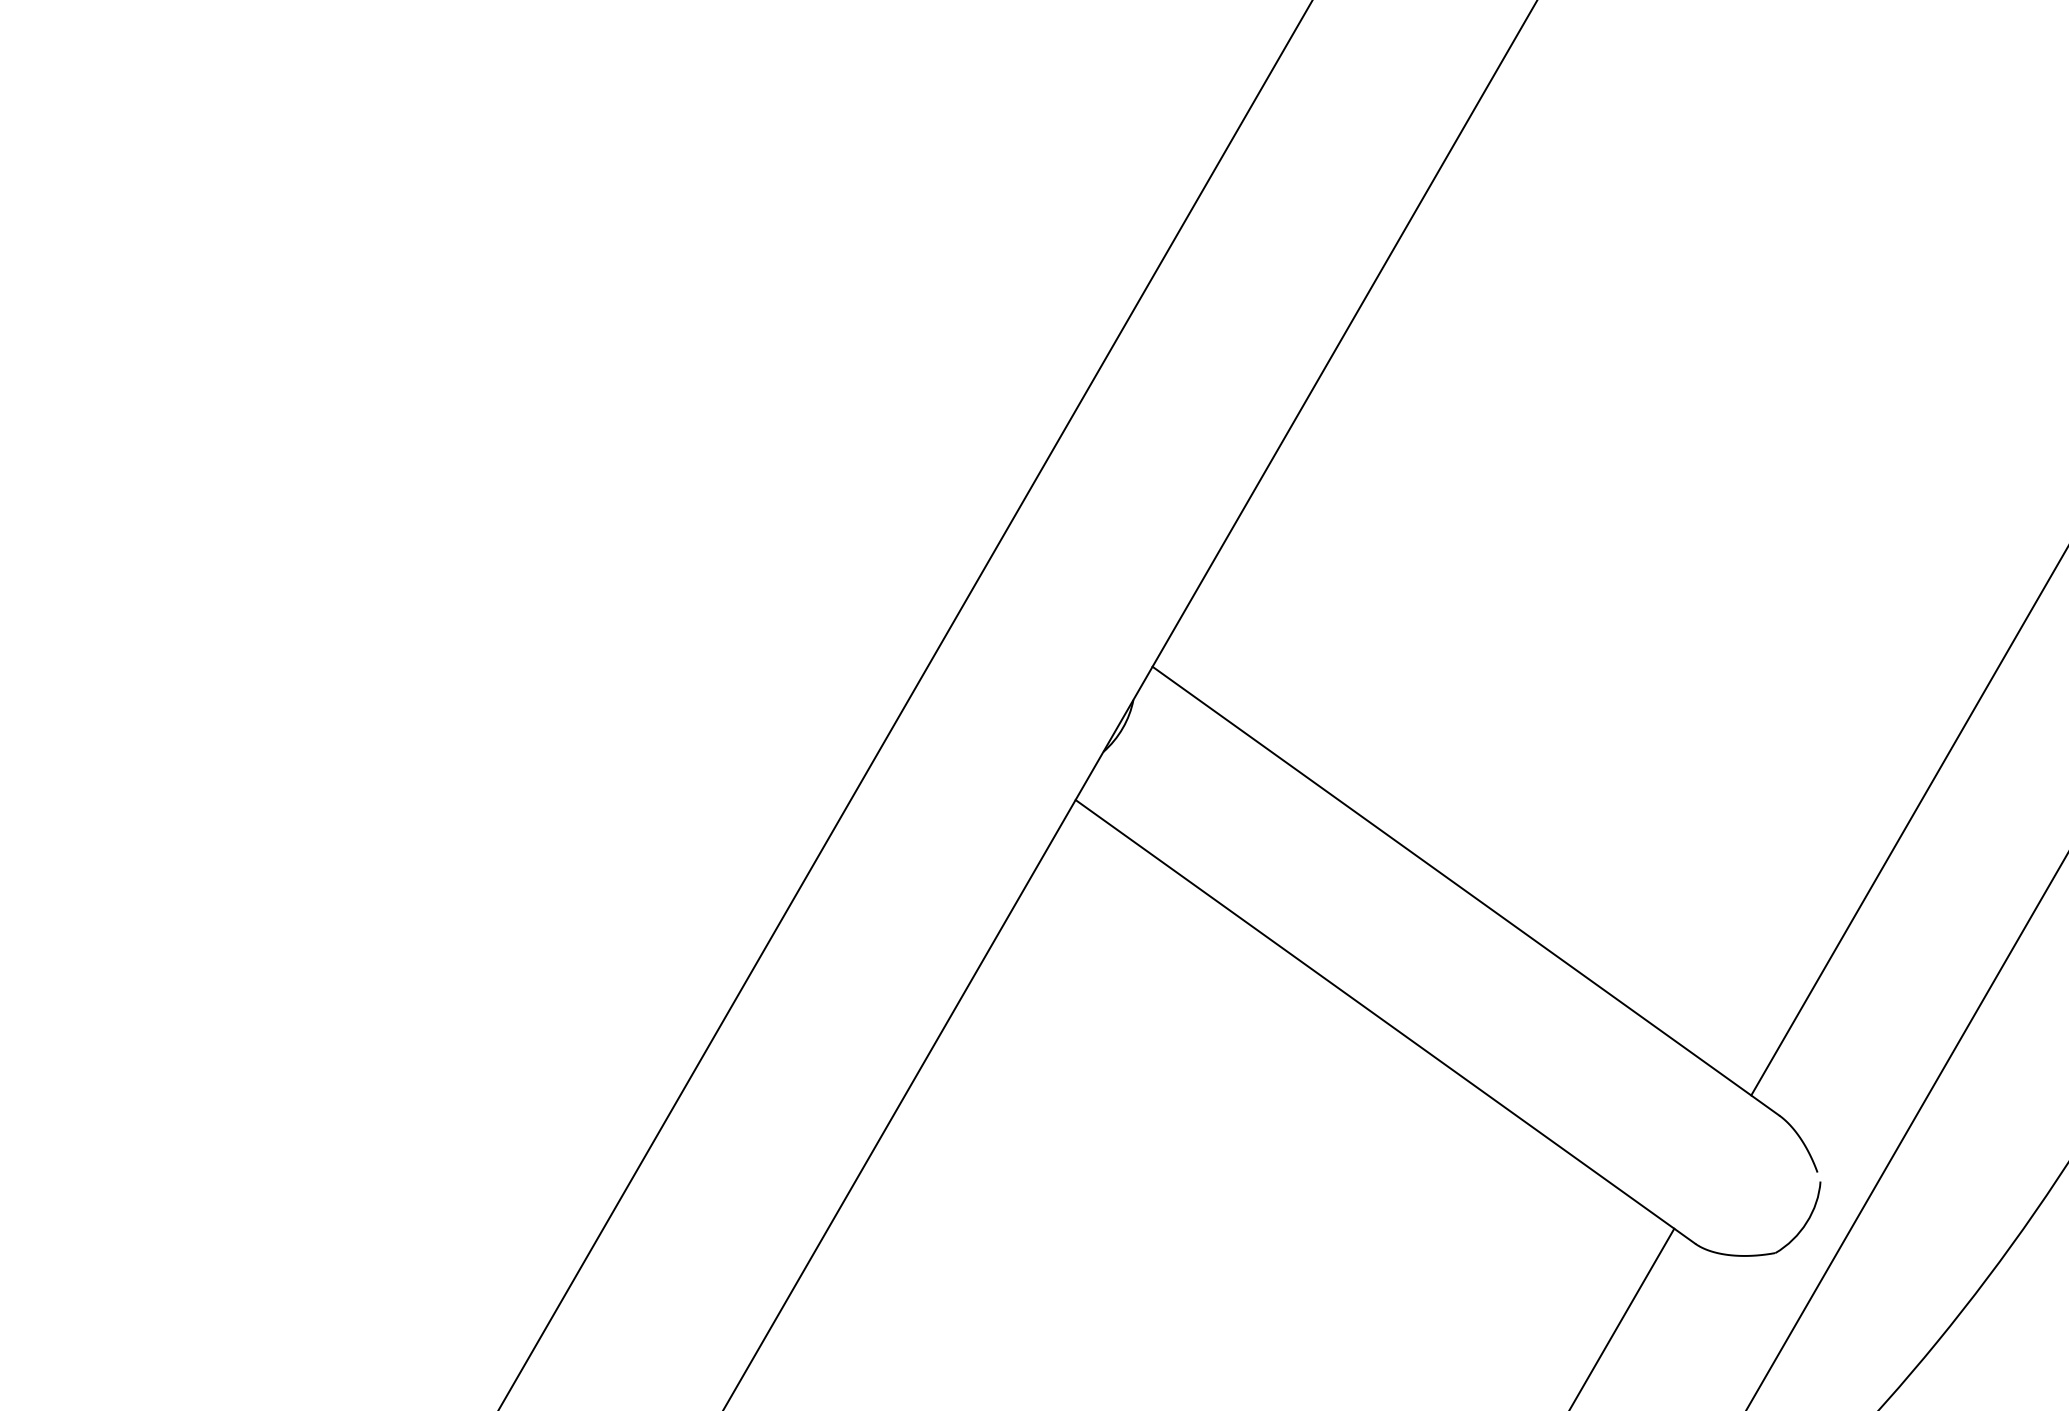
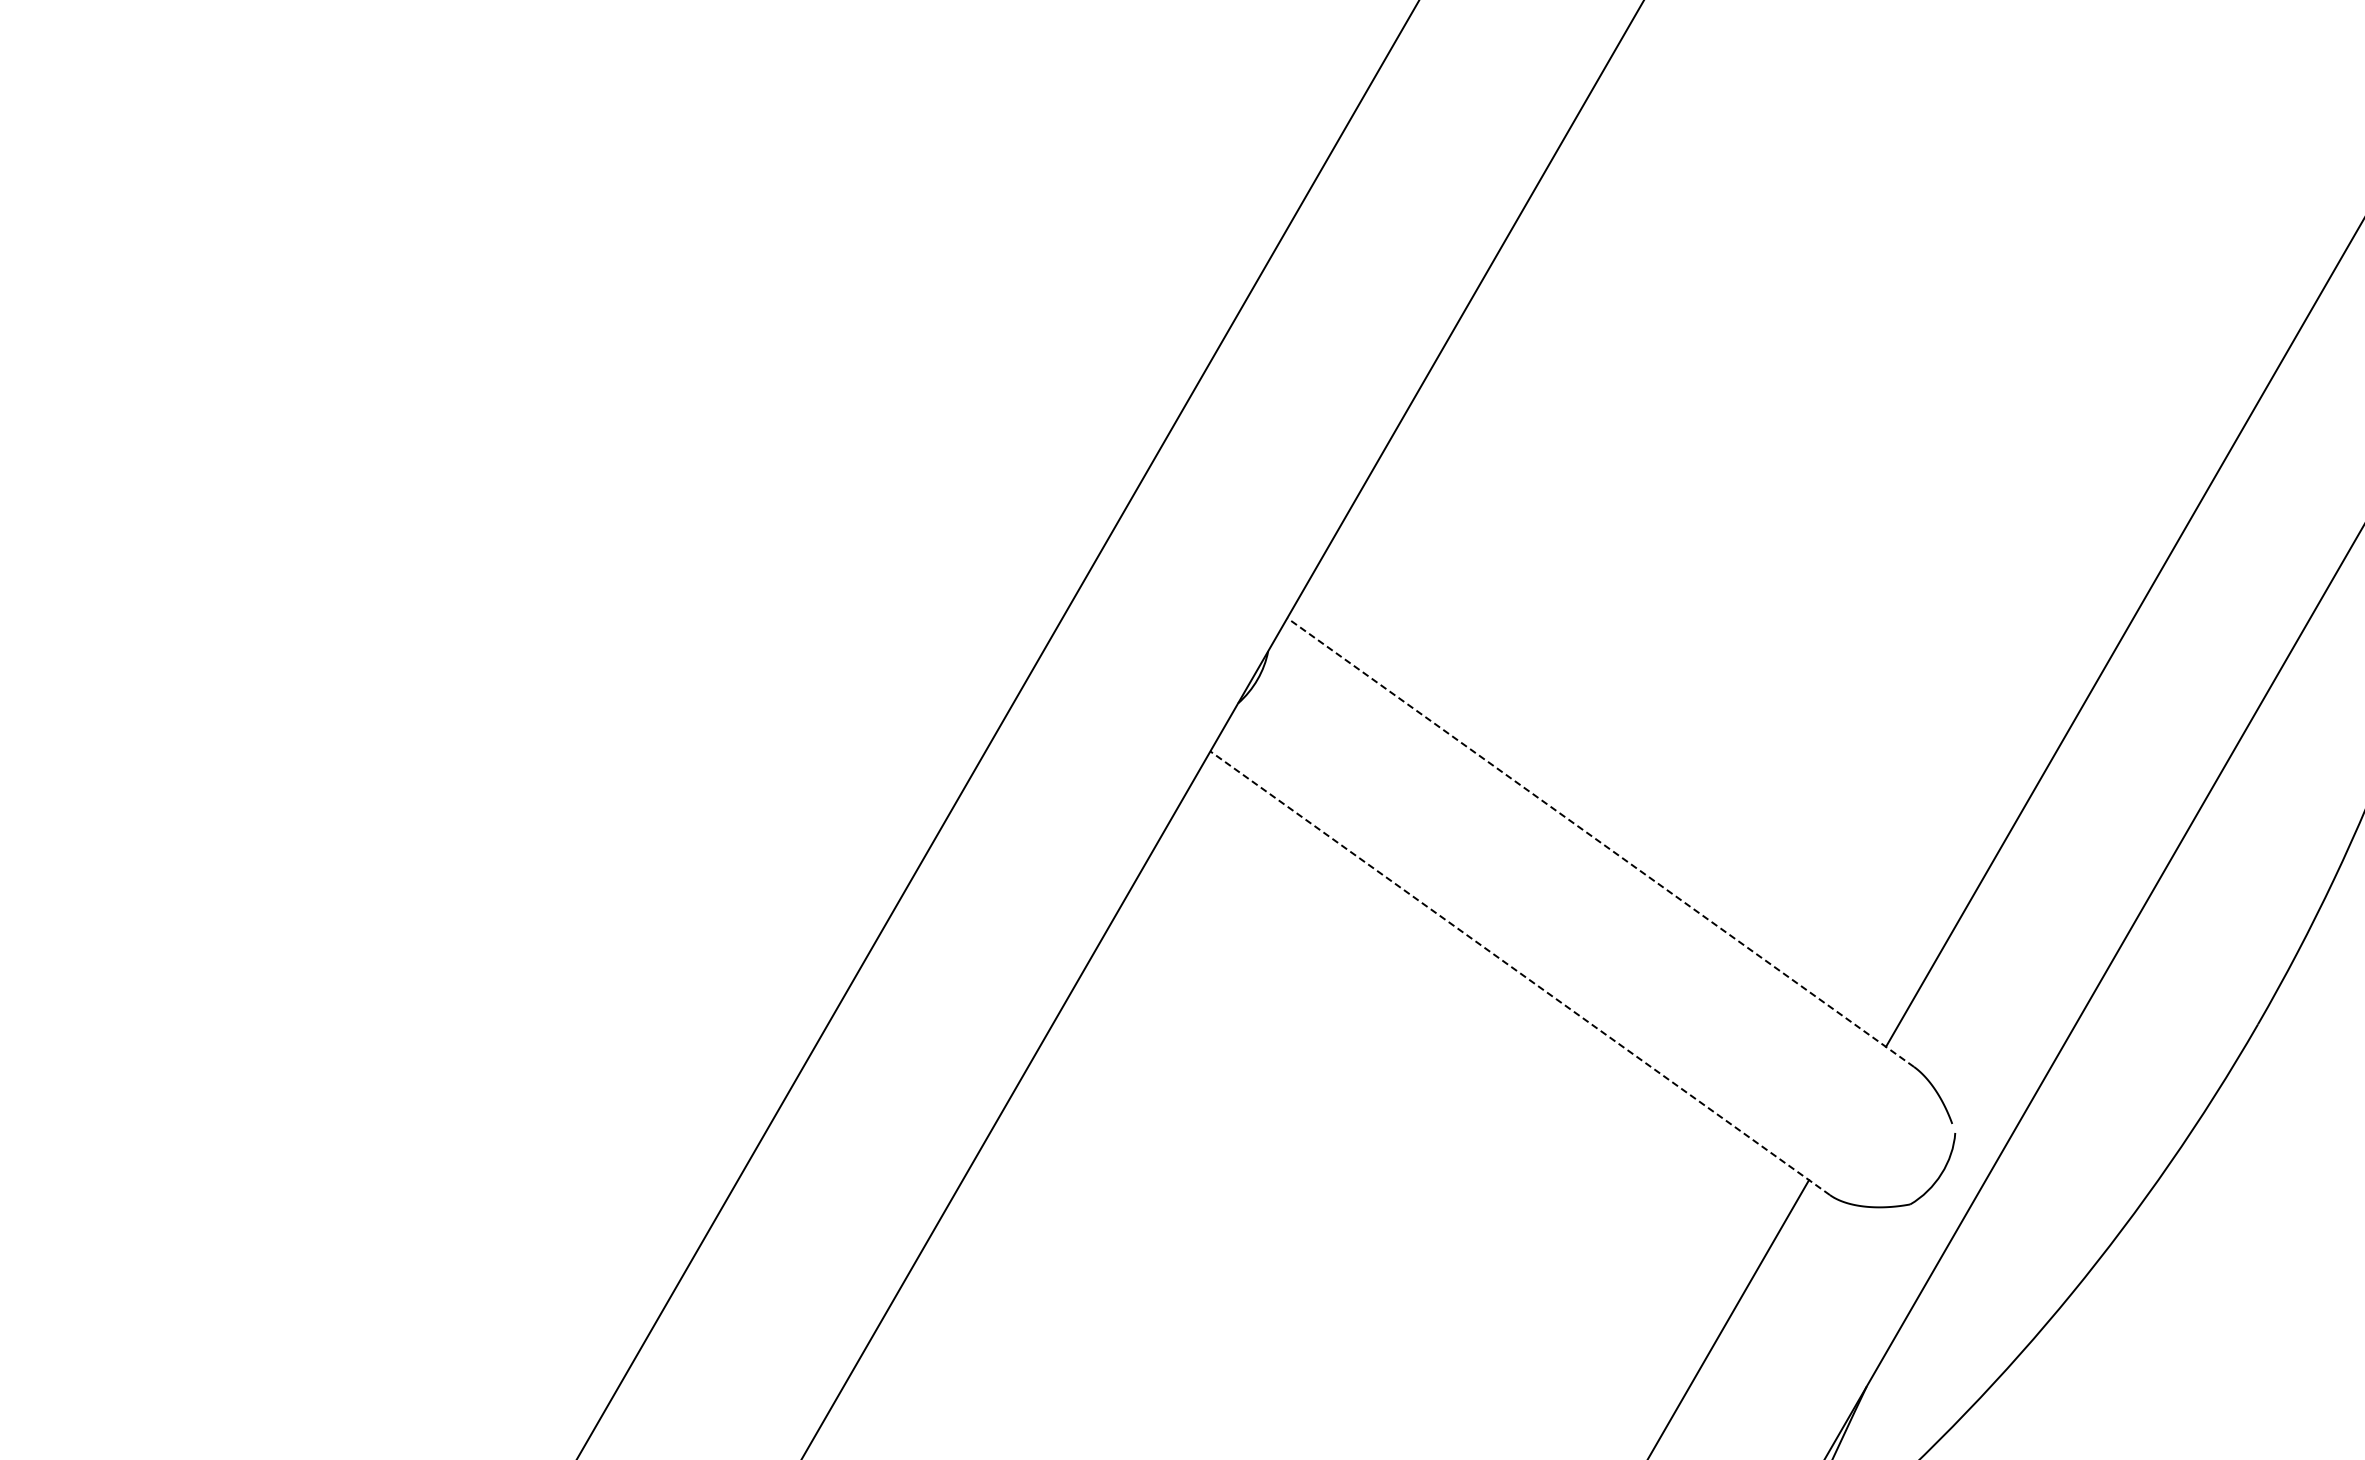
line: (1465, 891) -> (1600, 842), solid -> dashed
line: (1384, 1021) -> (1519, 972), solid -> dashed

